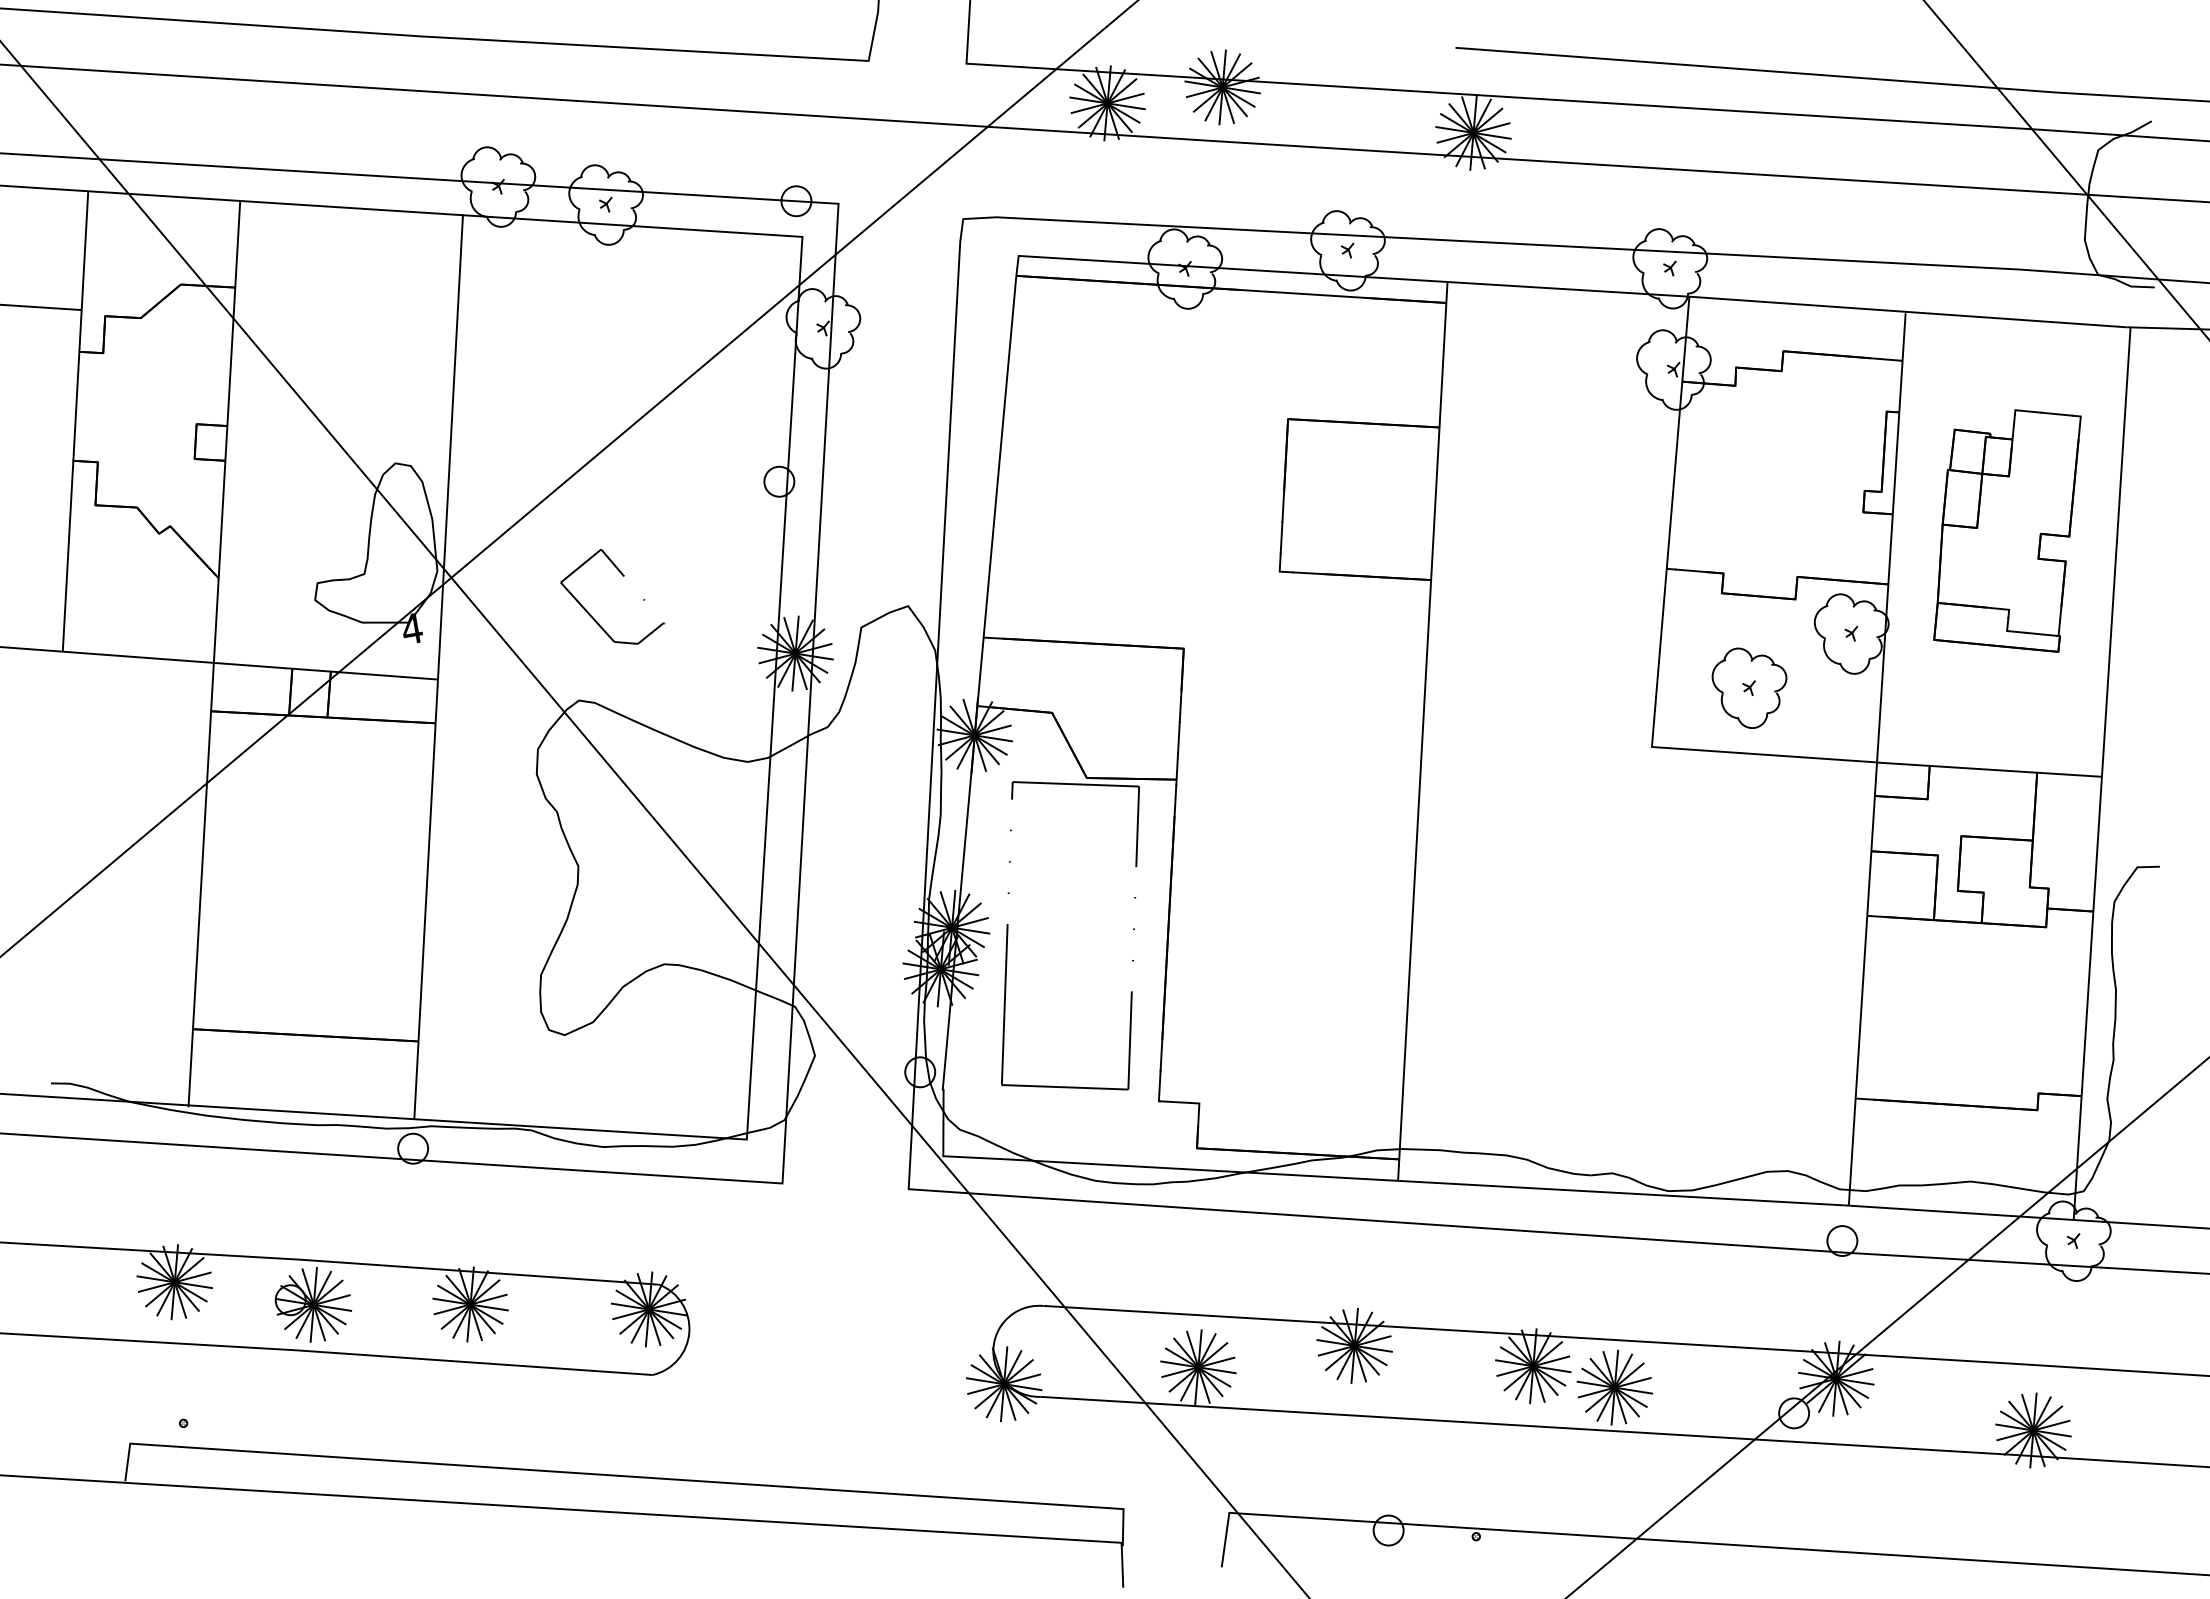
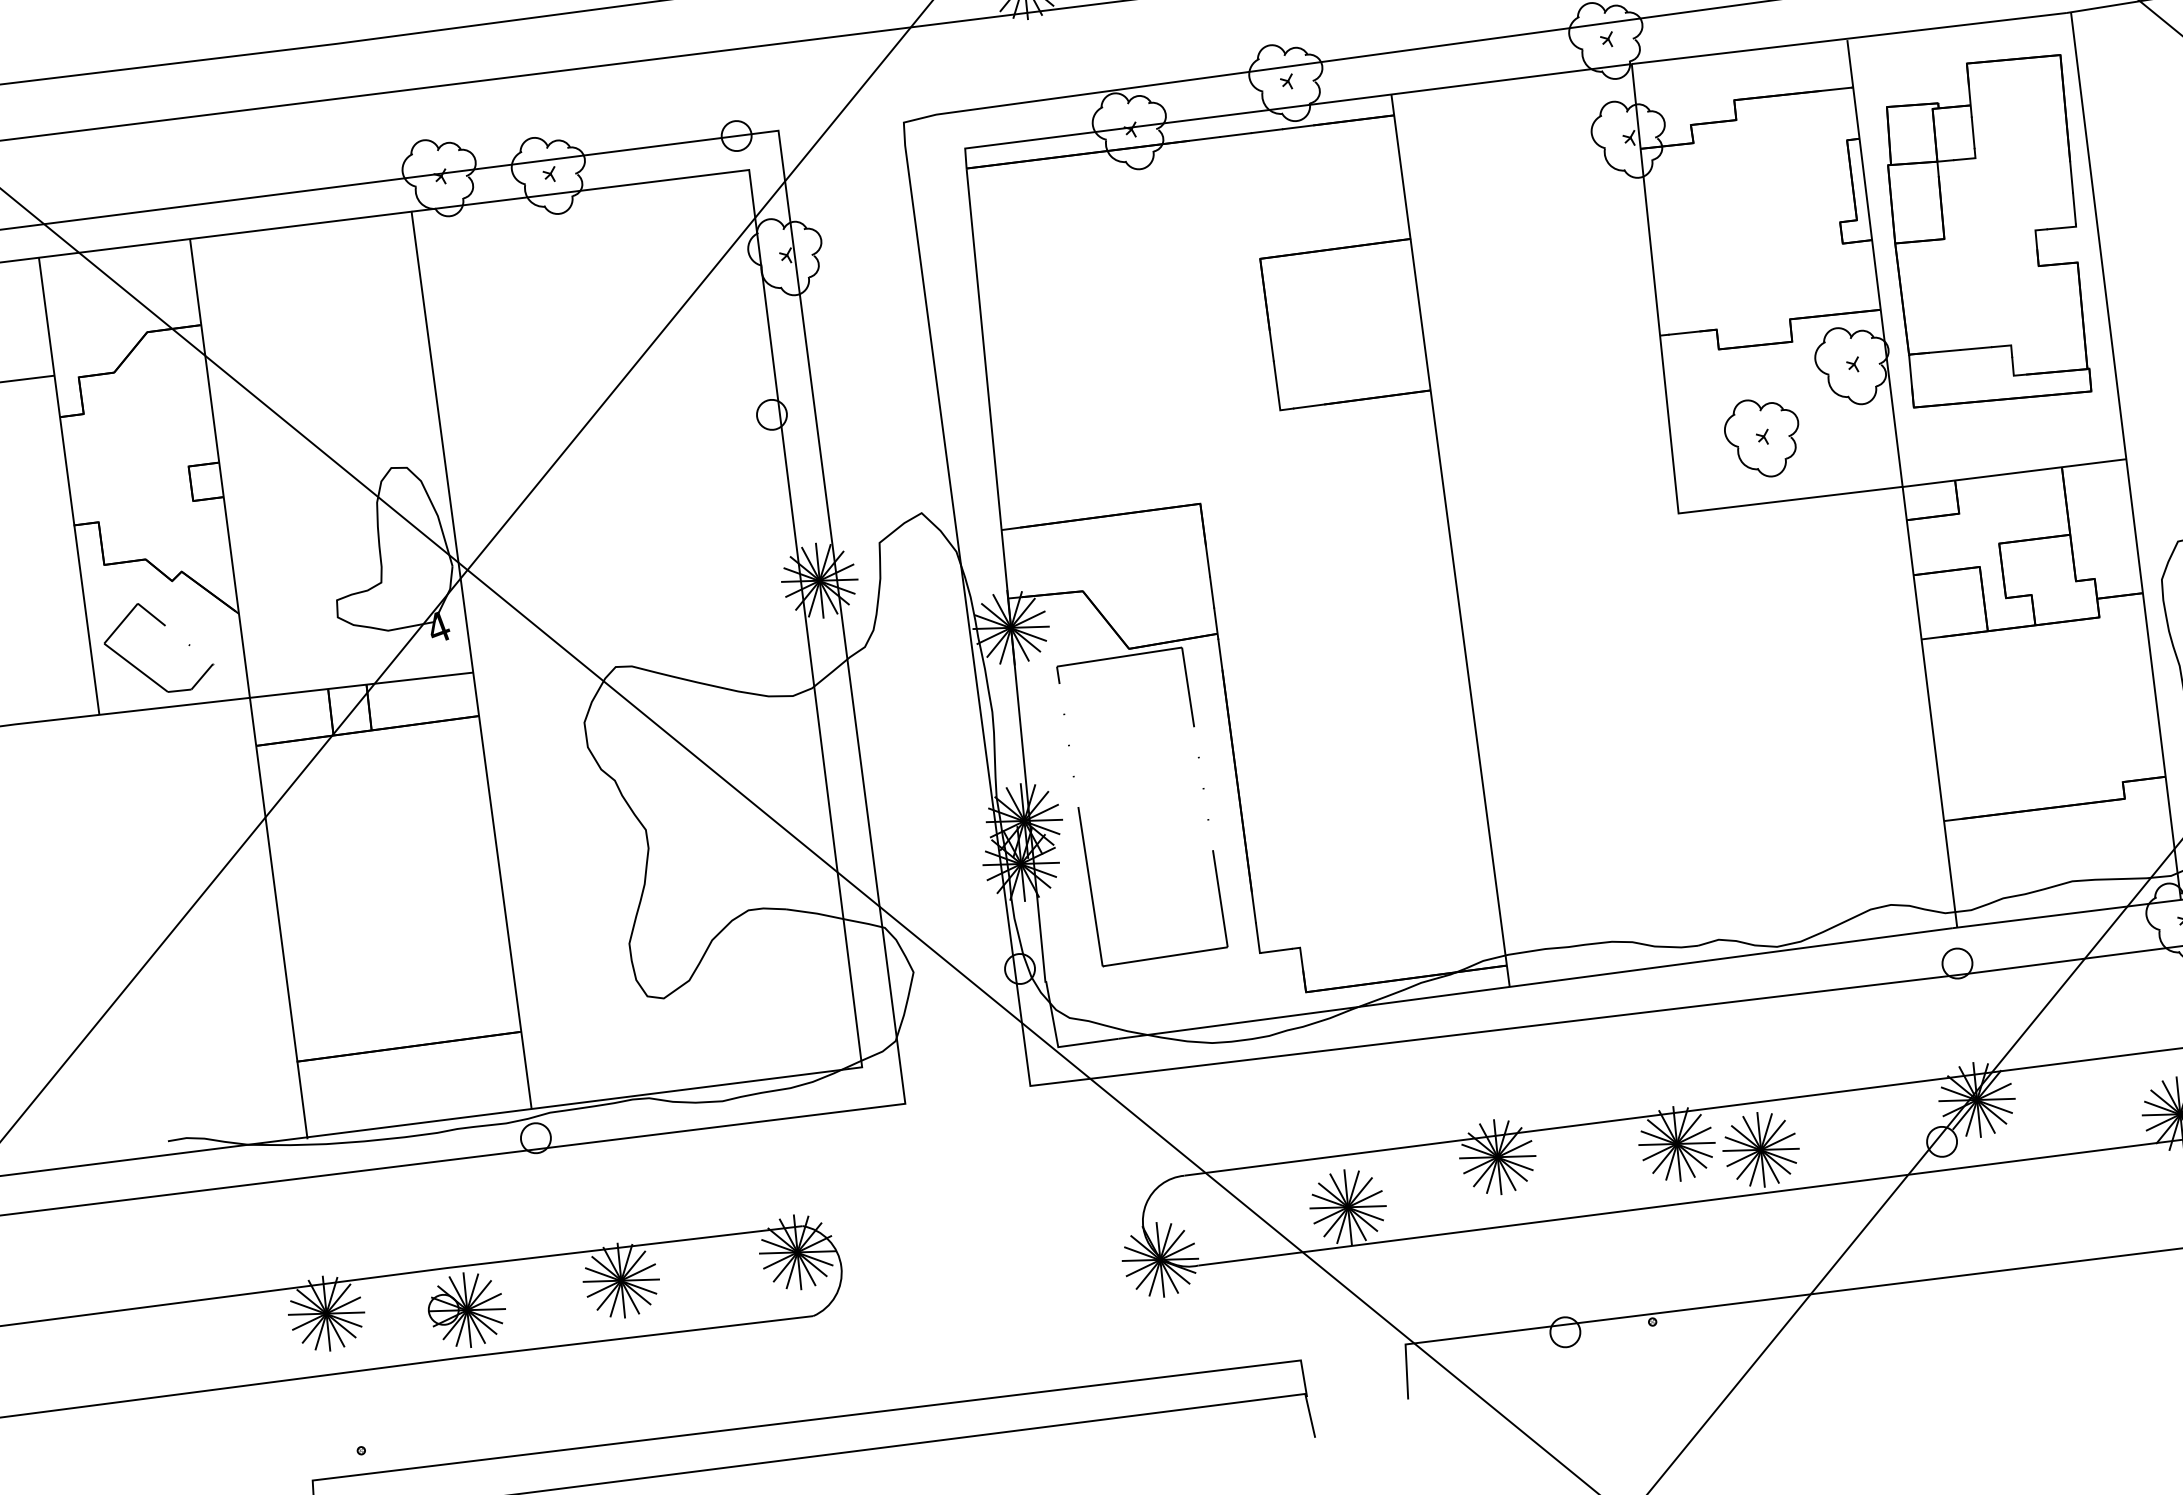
part: (2007, 530) -> (1987, 234), size x1.43
part: (623, 576) -> (164, 626), moved

